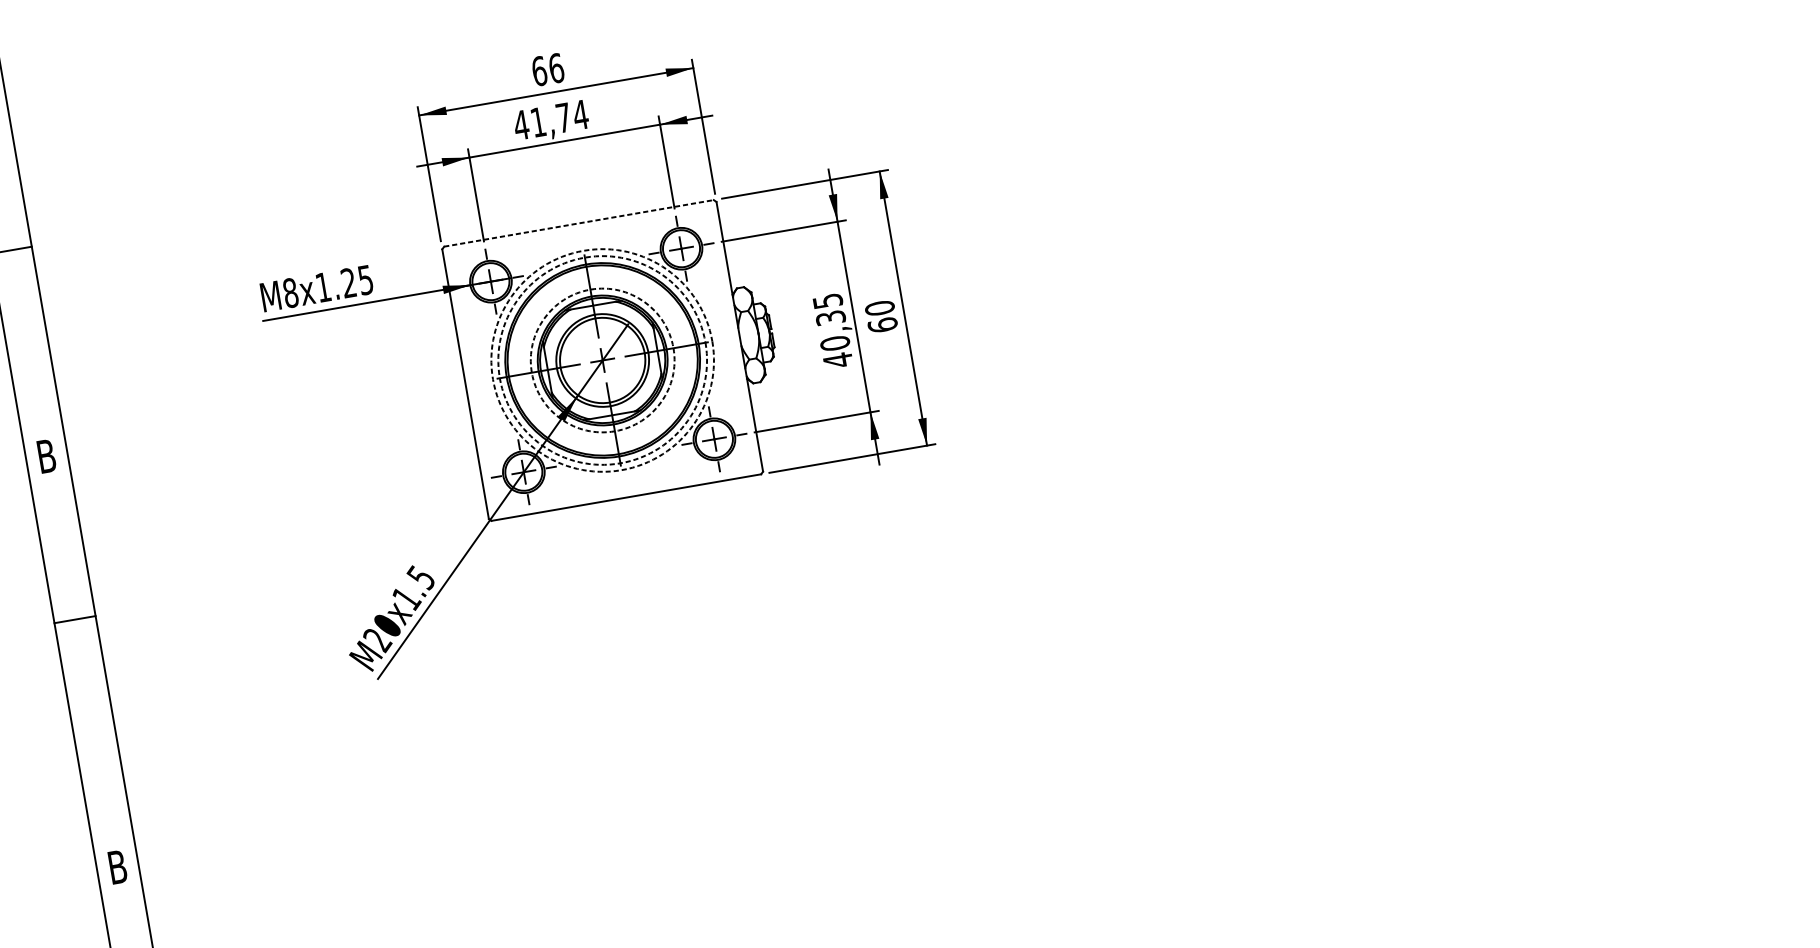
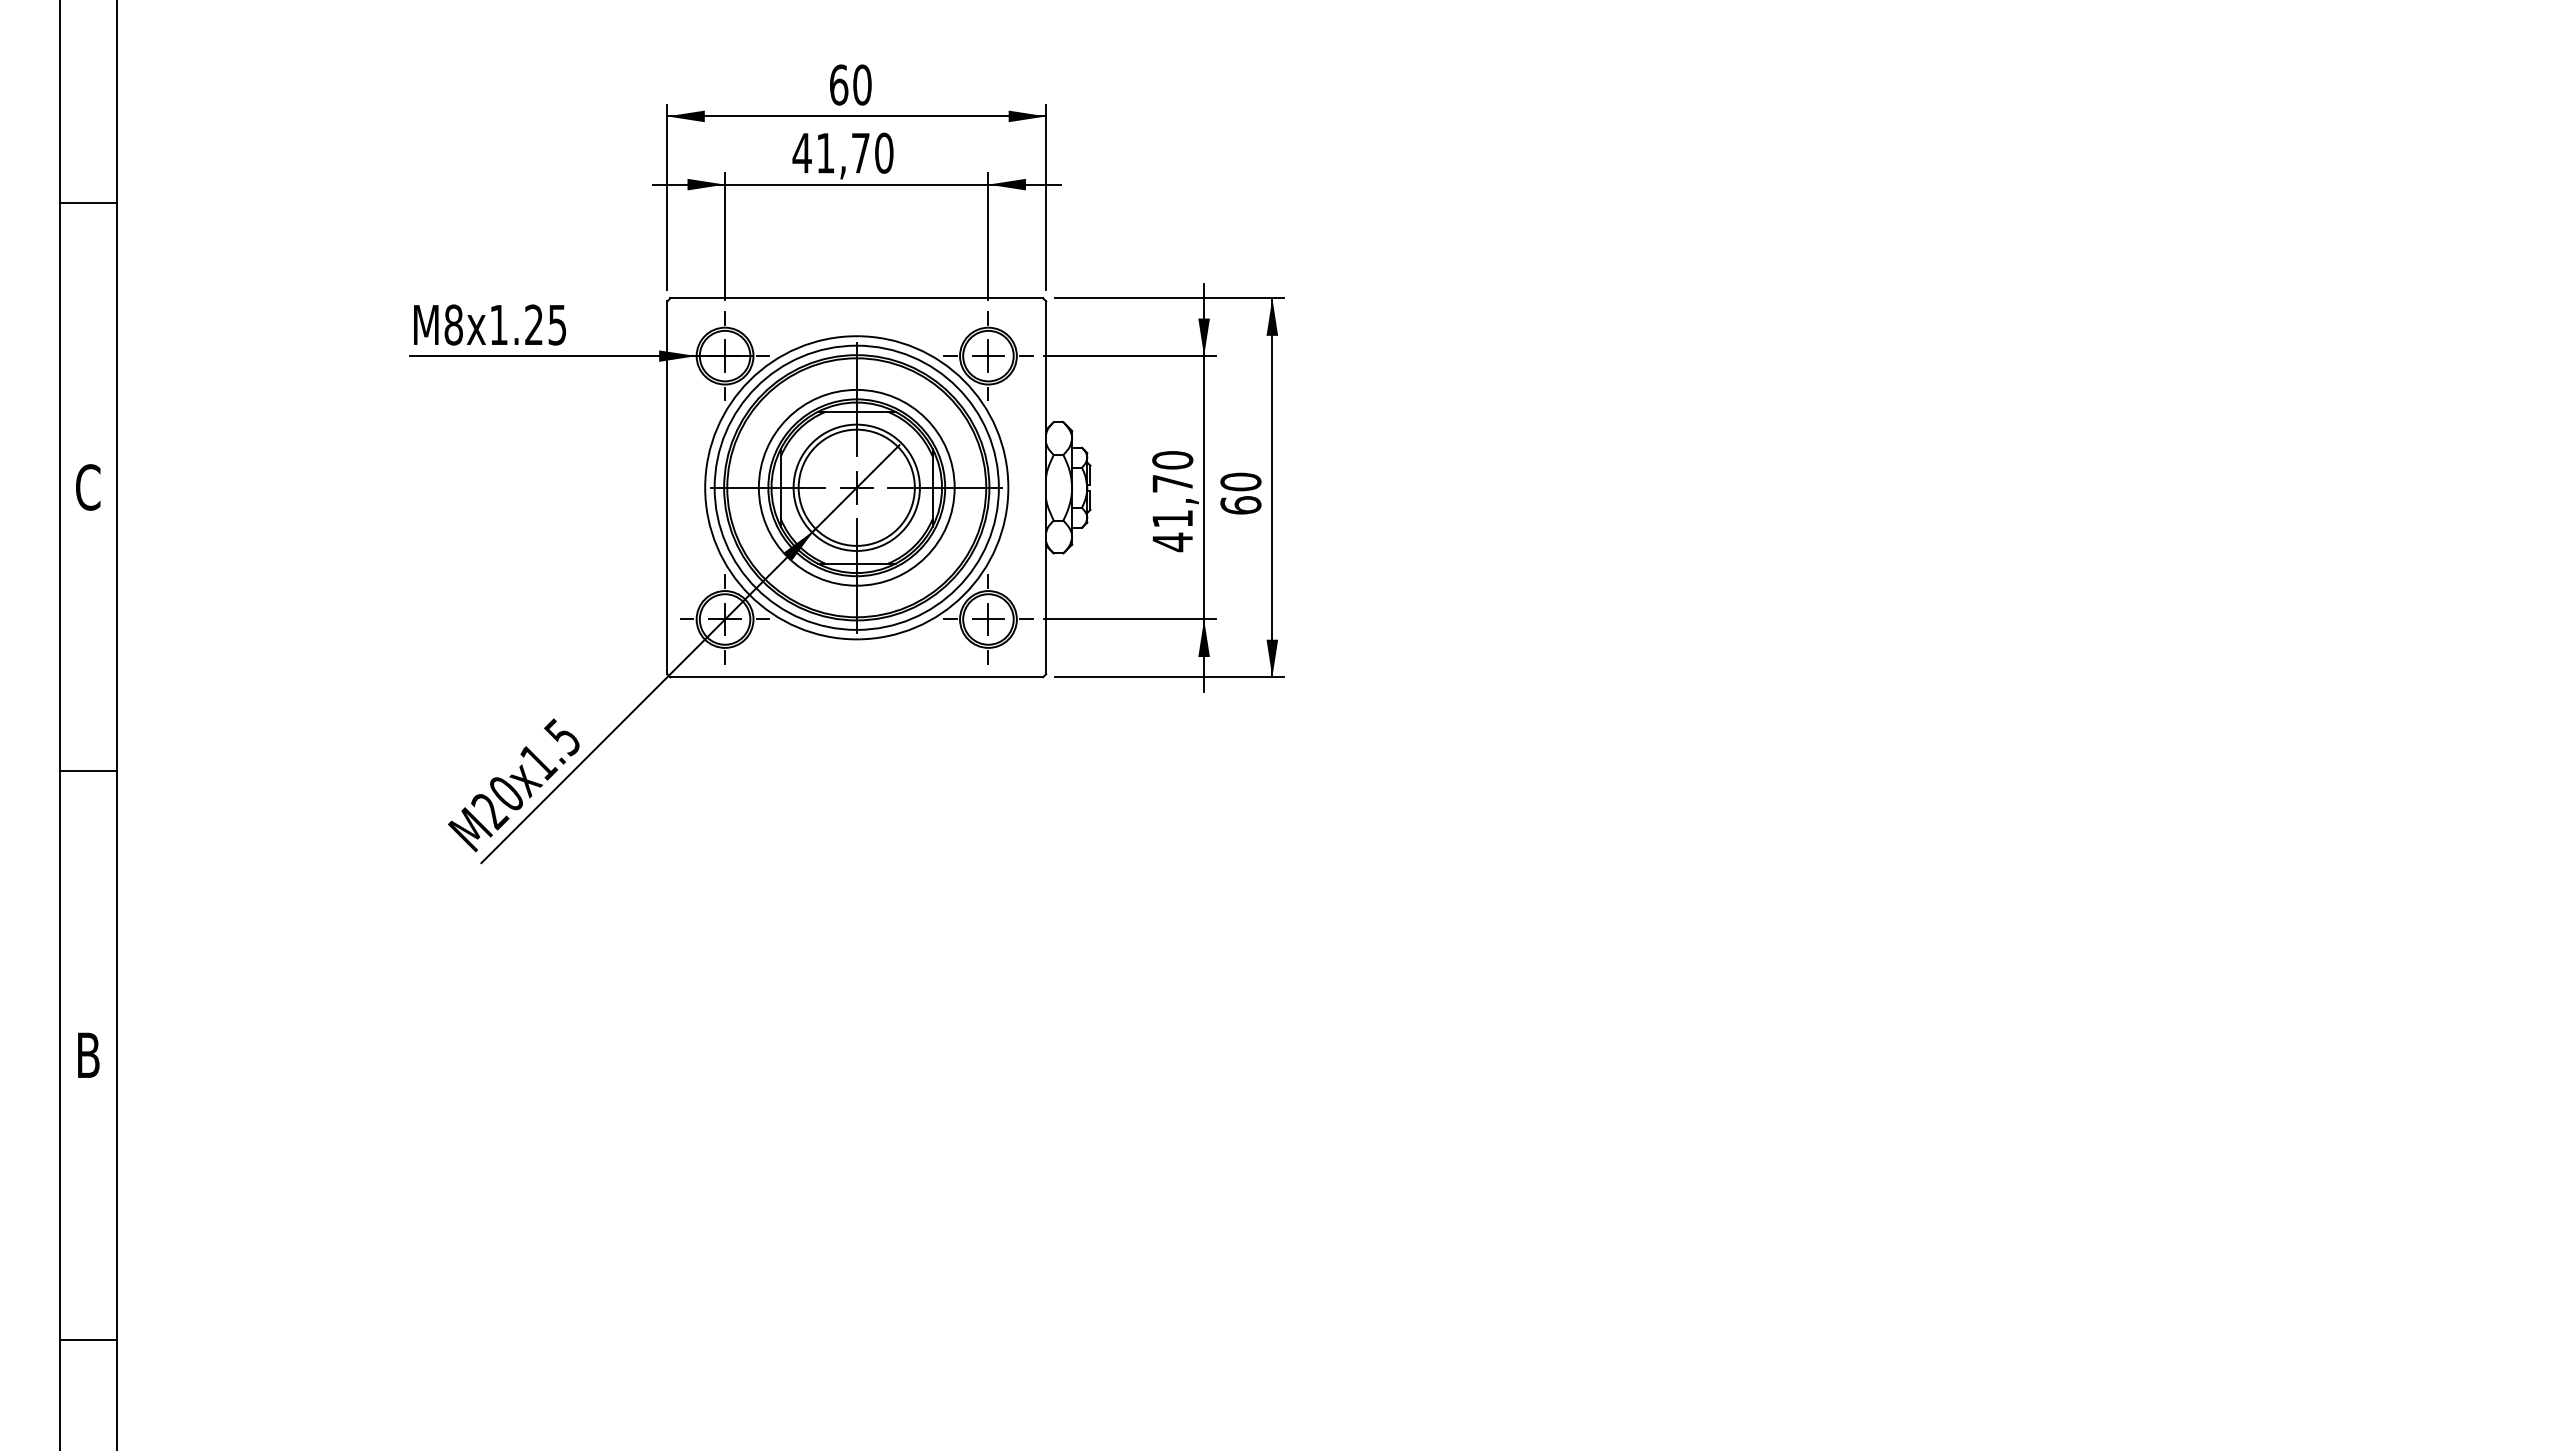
text: (556, 67) -> (862, 84), 66 -> 60
text: (580, 114) -> (883, 152), 41,74 -> 41,70
line: (579, 223) -> (857, 298), dashed -> solid
text: (831, 322) -> (1172, 489), 40,35 -> 41,70
circle: (602, 360) -> (856, 487), dashed -> solid
circle: (602, 360) -> (856, 487), dashed -> solid
circle: (602, 360) -> (856, 487), dashed -> solid
text: (46, 456) -> (88, 487), B -> C
line: (74, 619) -> (88, 771), moved

